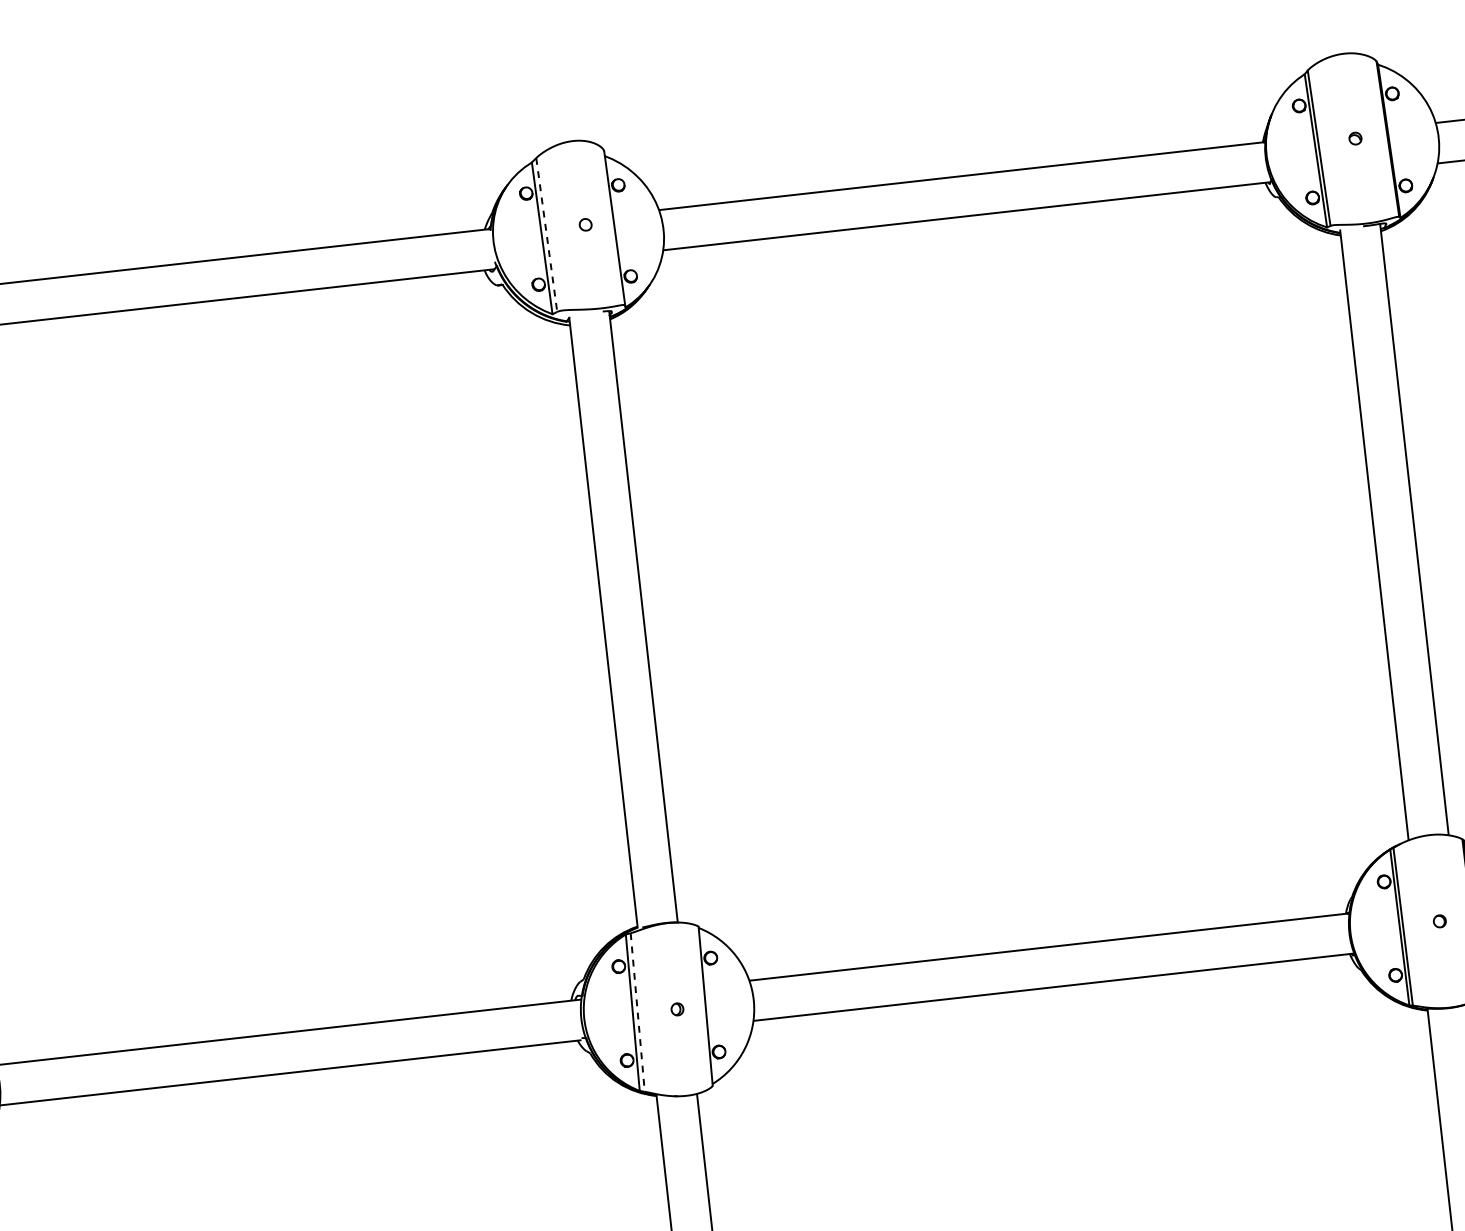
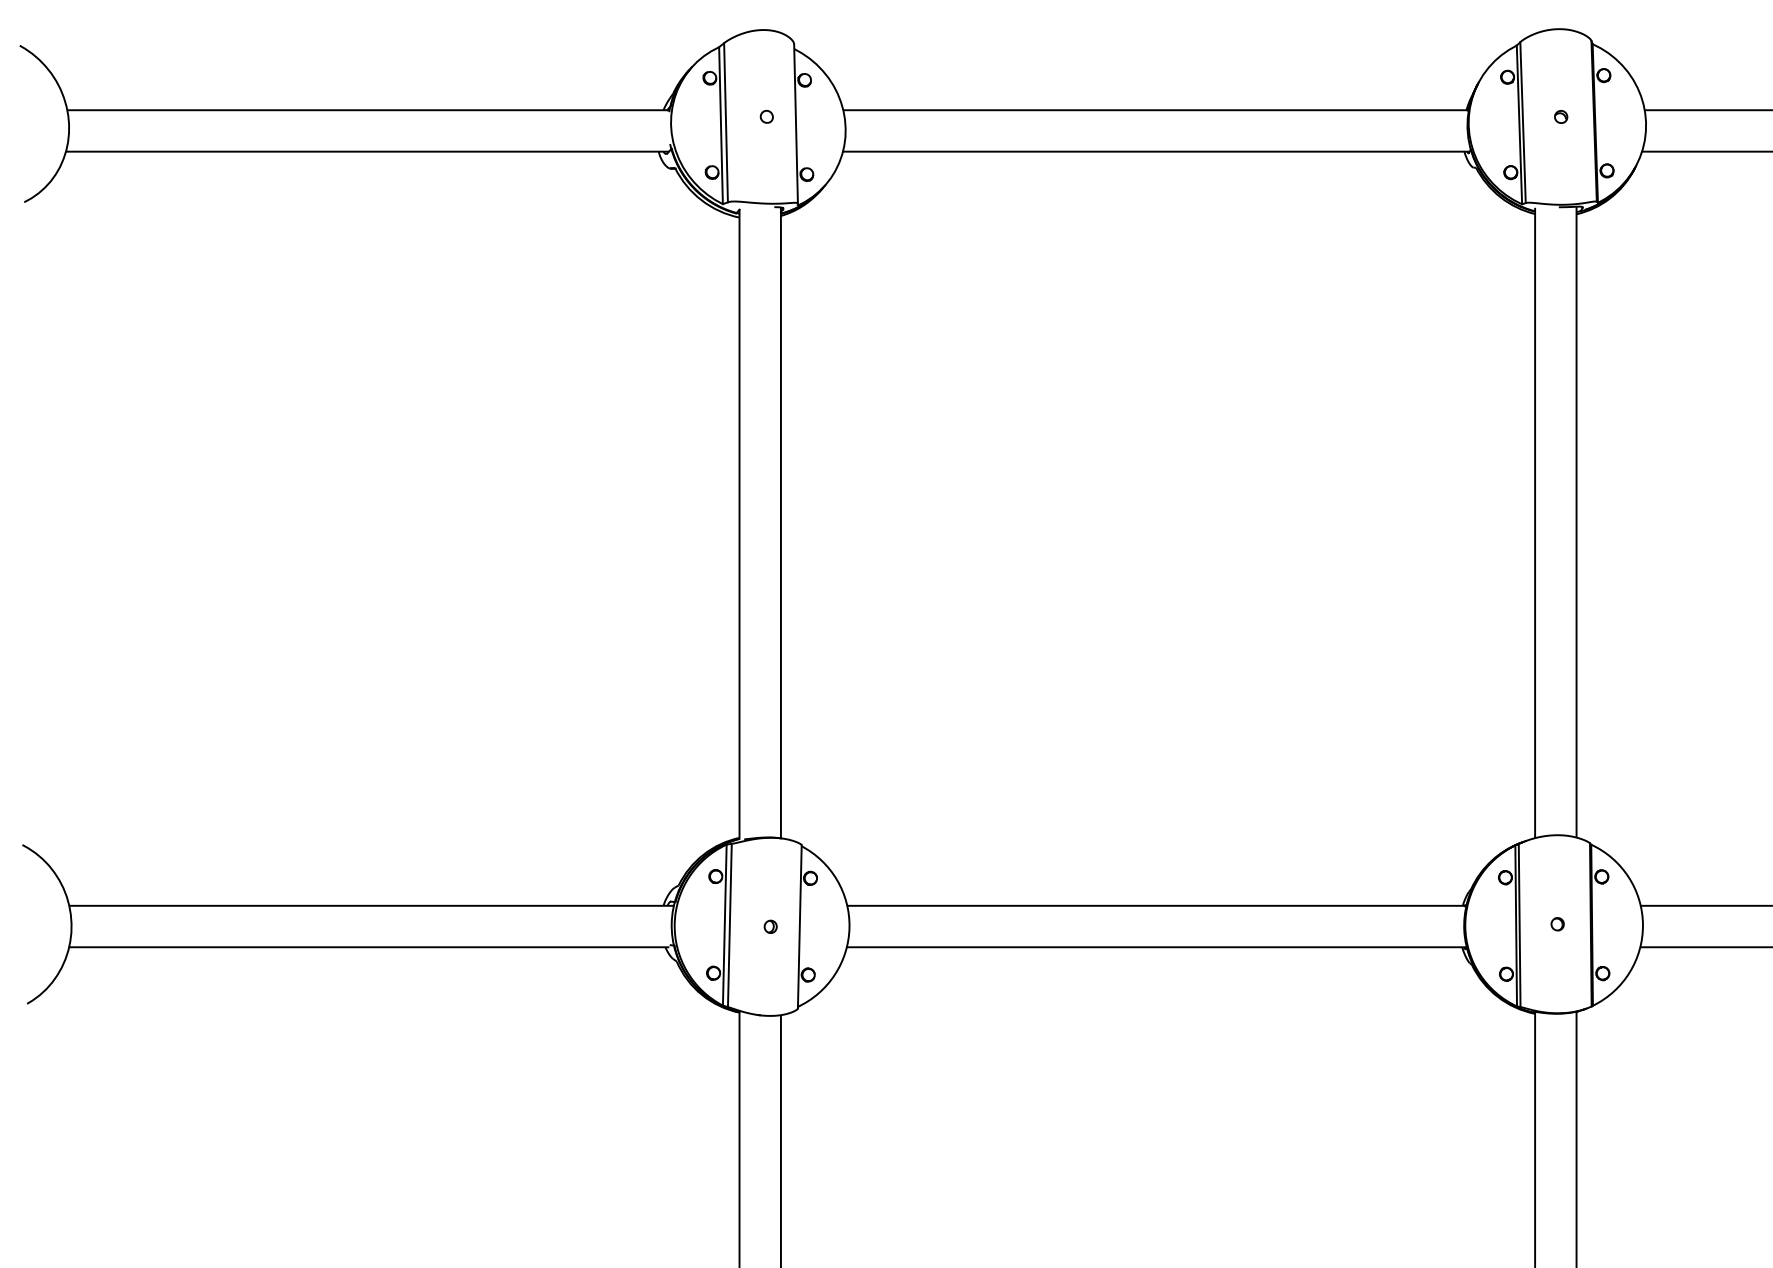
line: (547, 234) -> (726, 122), dashed -> solid
line: (637, 1012) -> (729, 925), dashed -> solid

